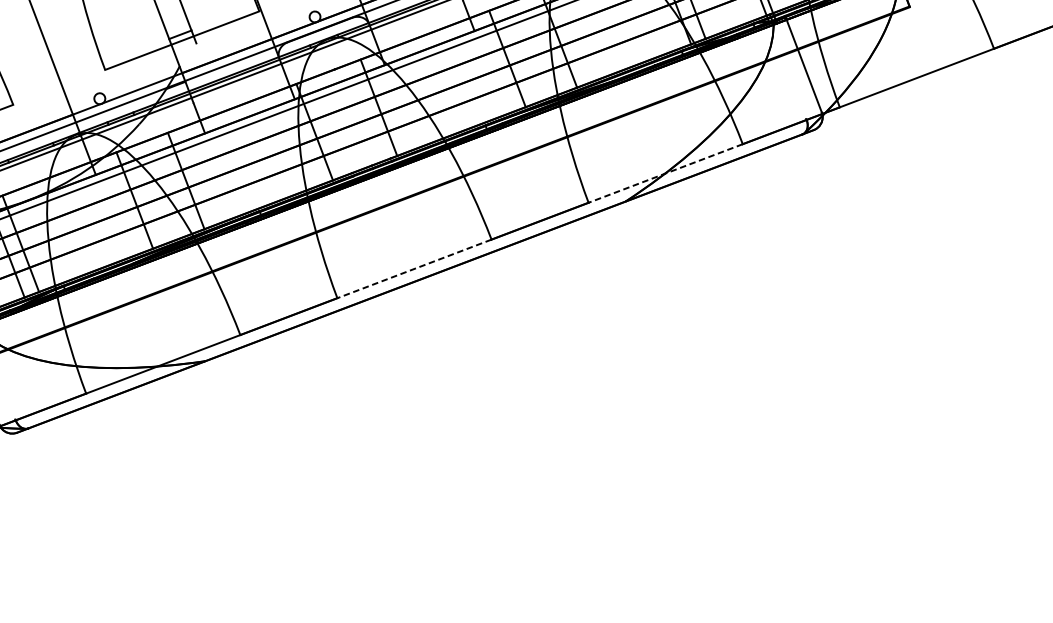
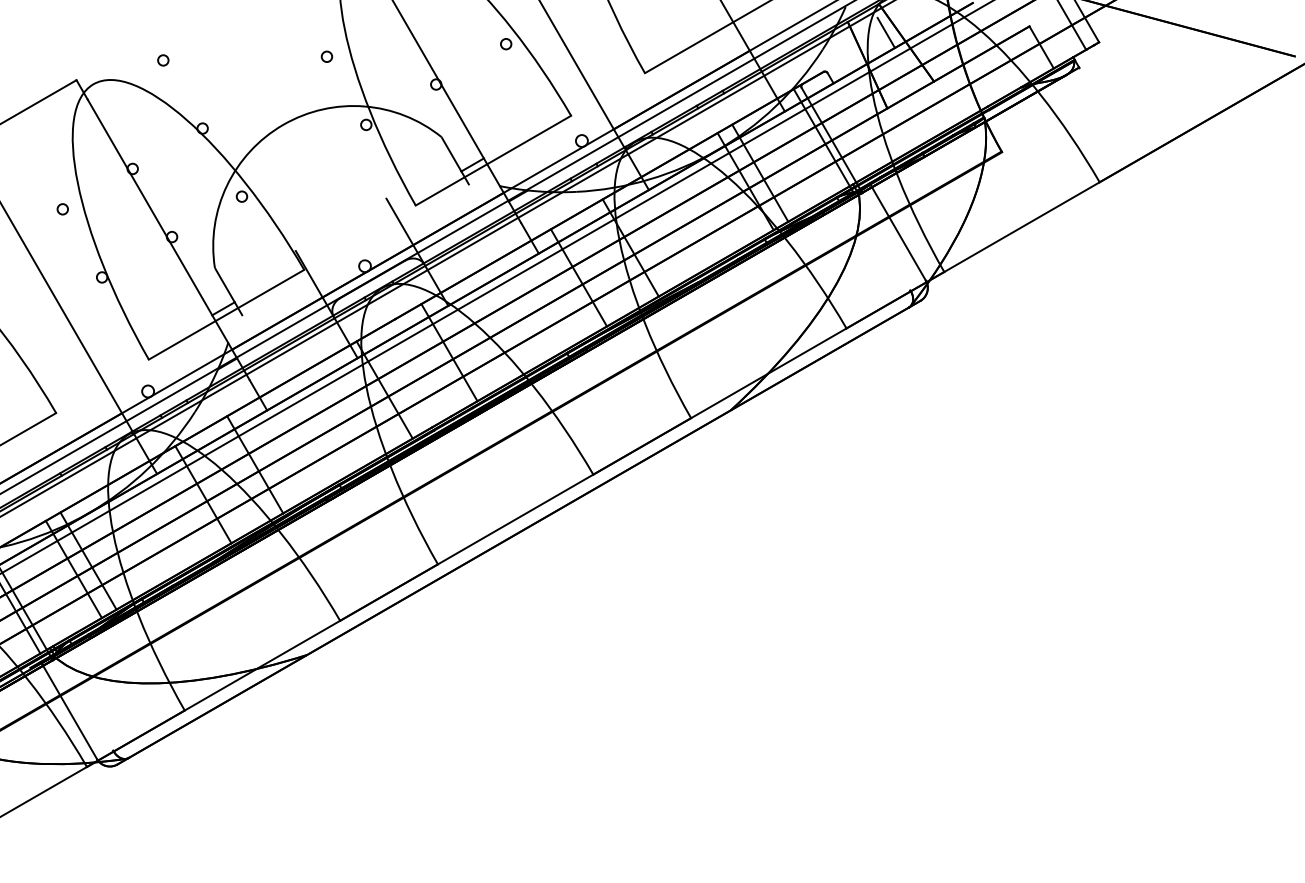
line: (665, 173) -> (768, 373), dashed -> solid
line: (414, 268) -> (515, 519), dashed -> solid

